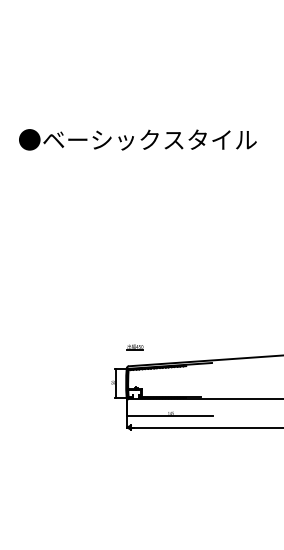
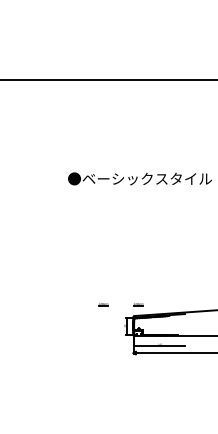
part: (77, 347) -> (103, 304), added

